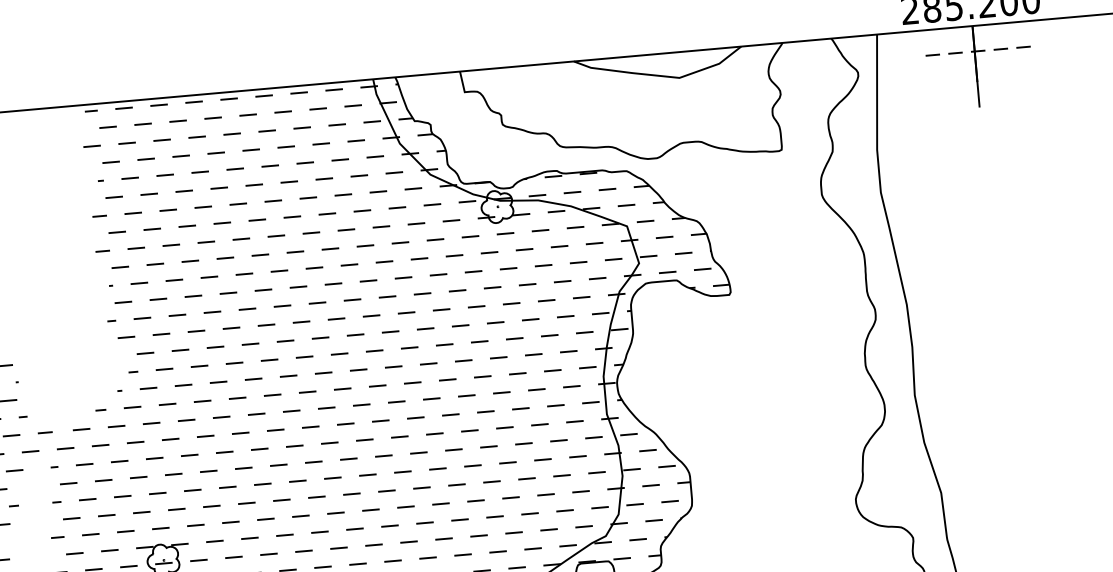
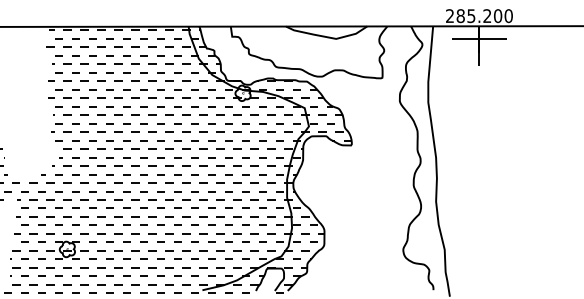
line: (972, 51) -> (478, 38), dashed -> solid

